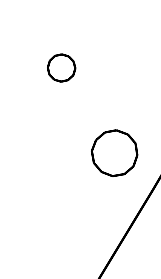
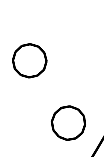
part: (61, 67) -> (29, 60), size x1.67

